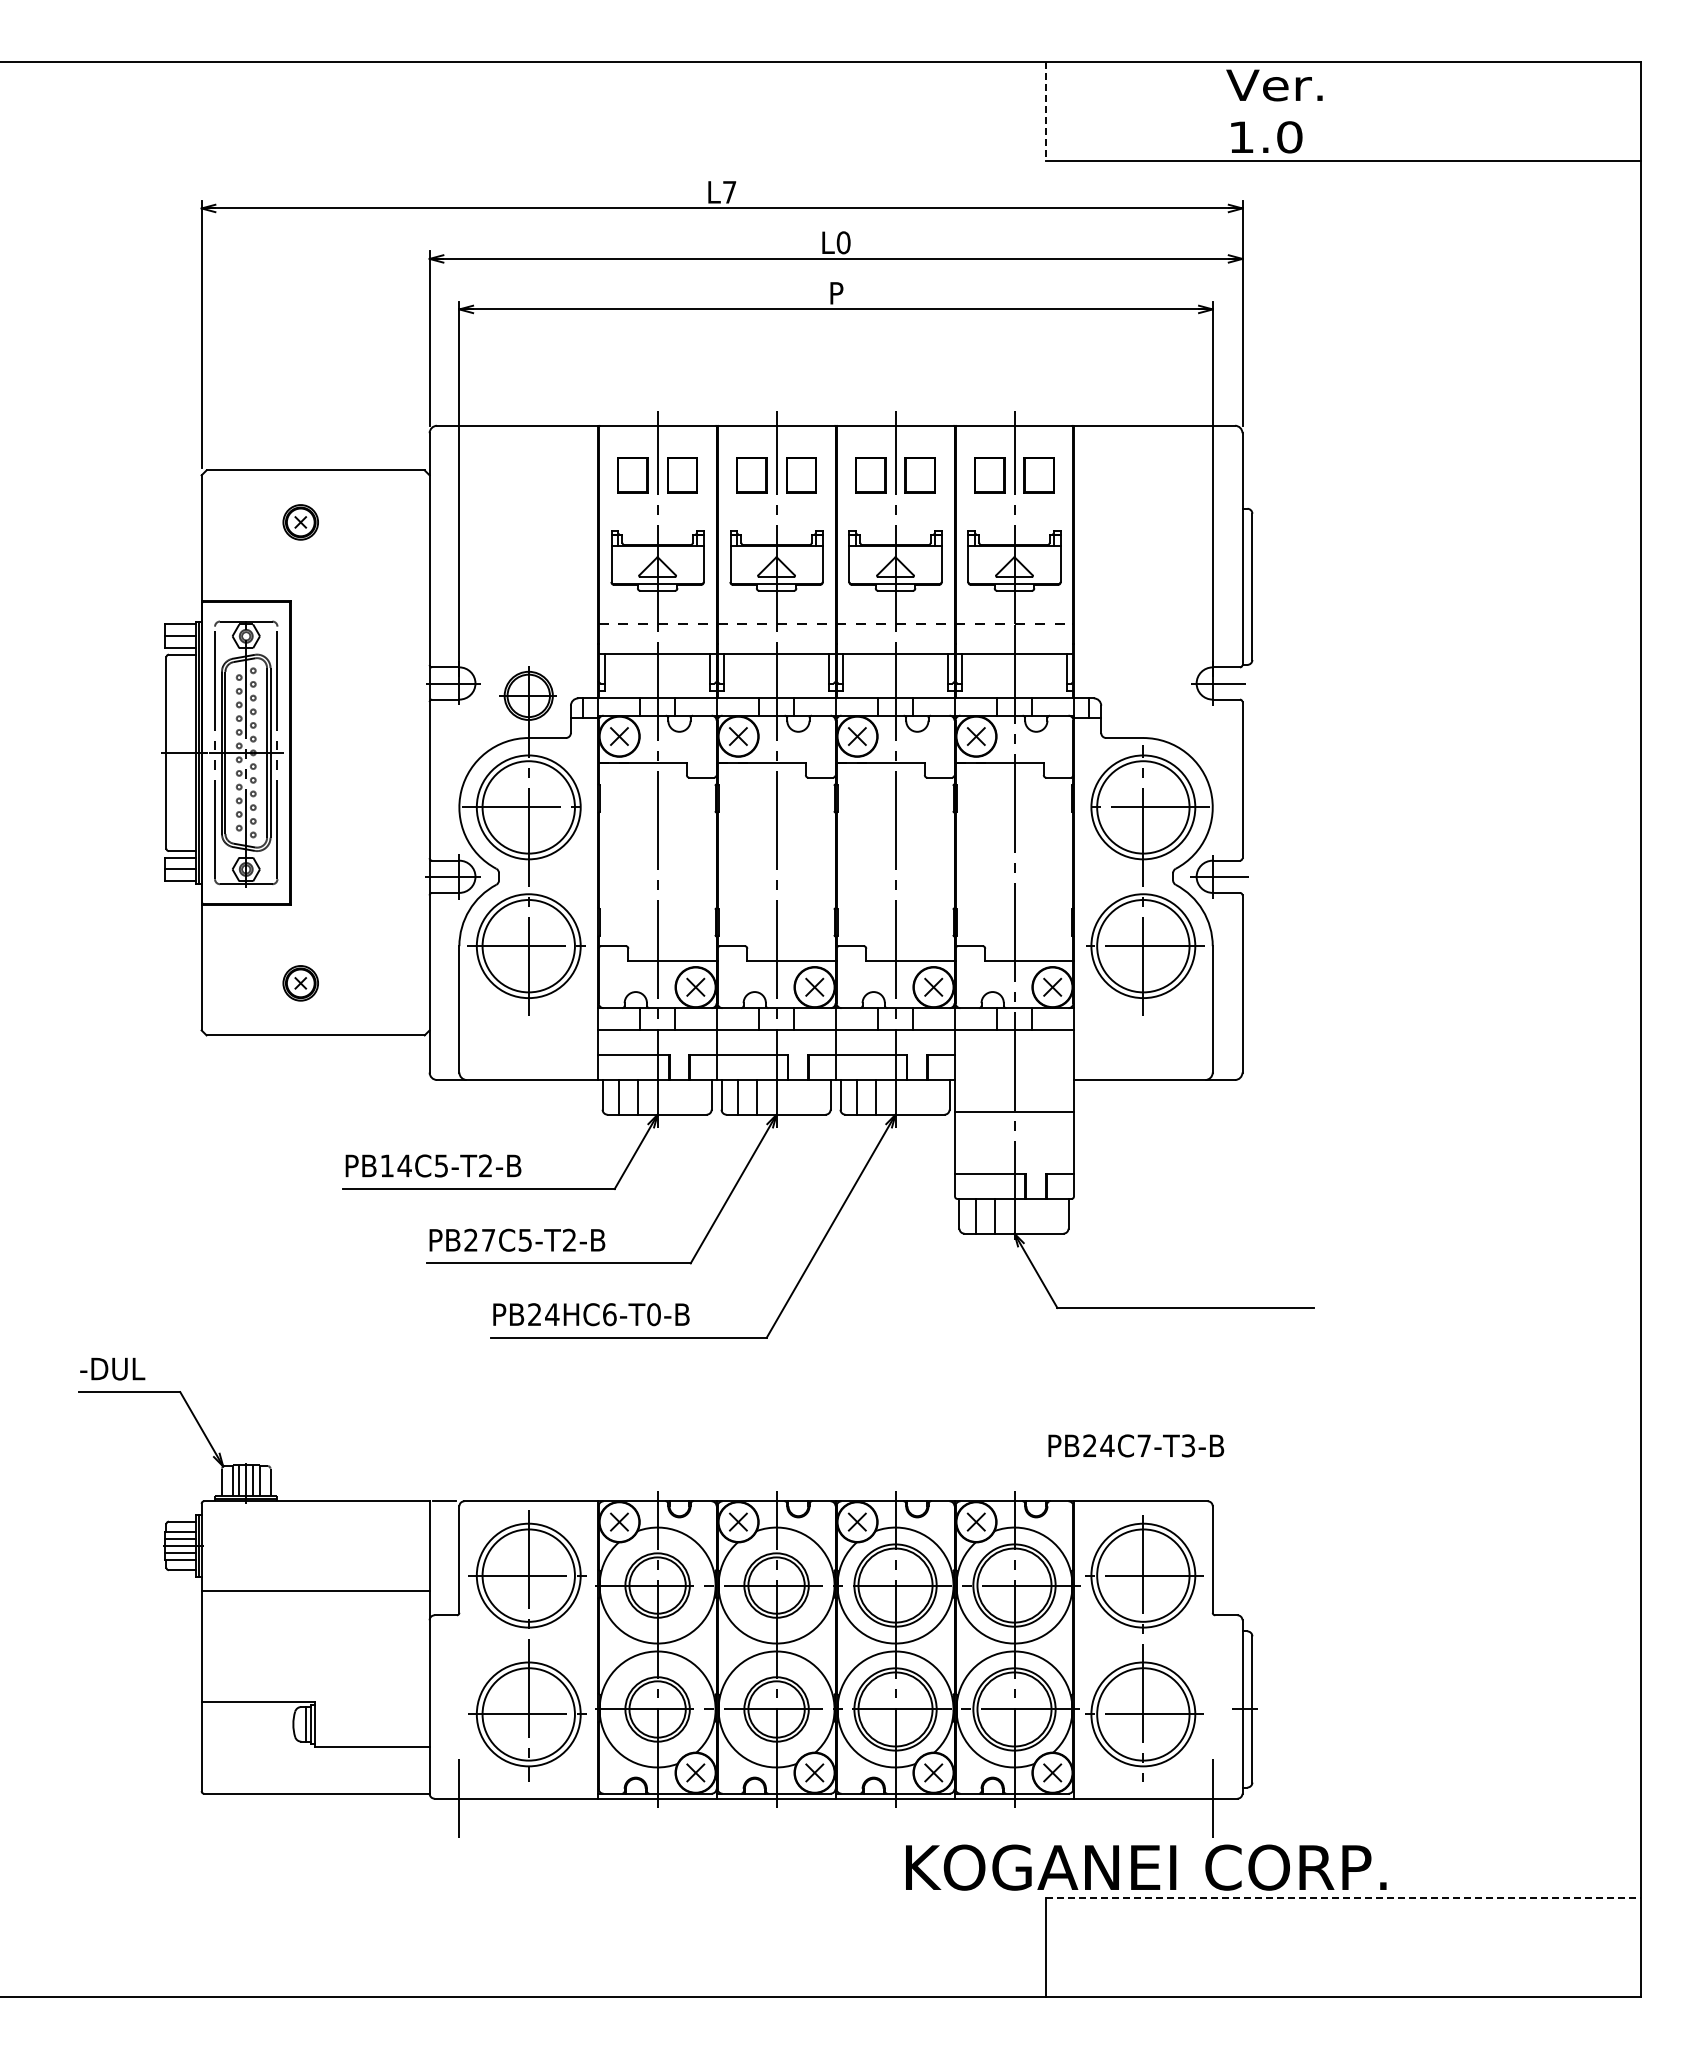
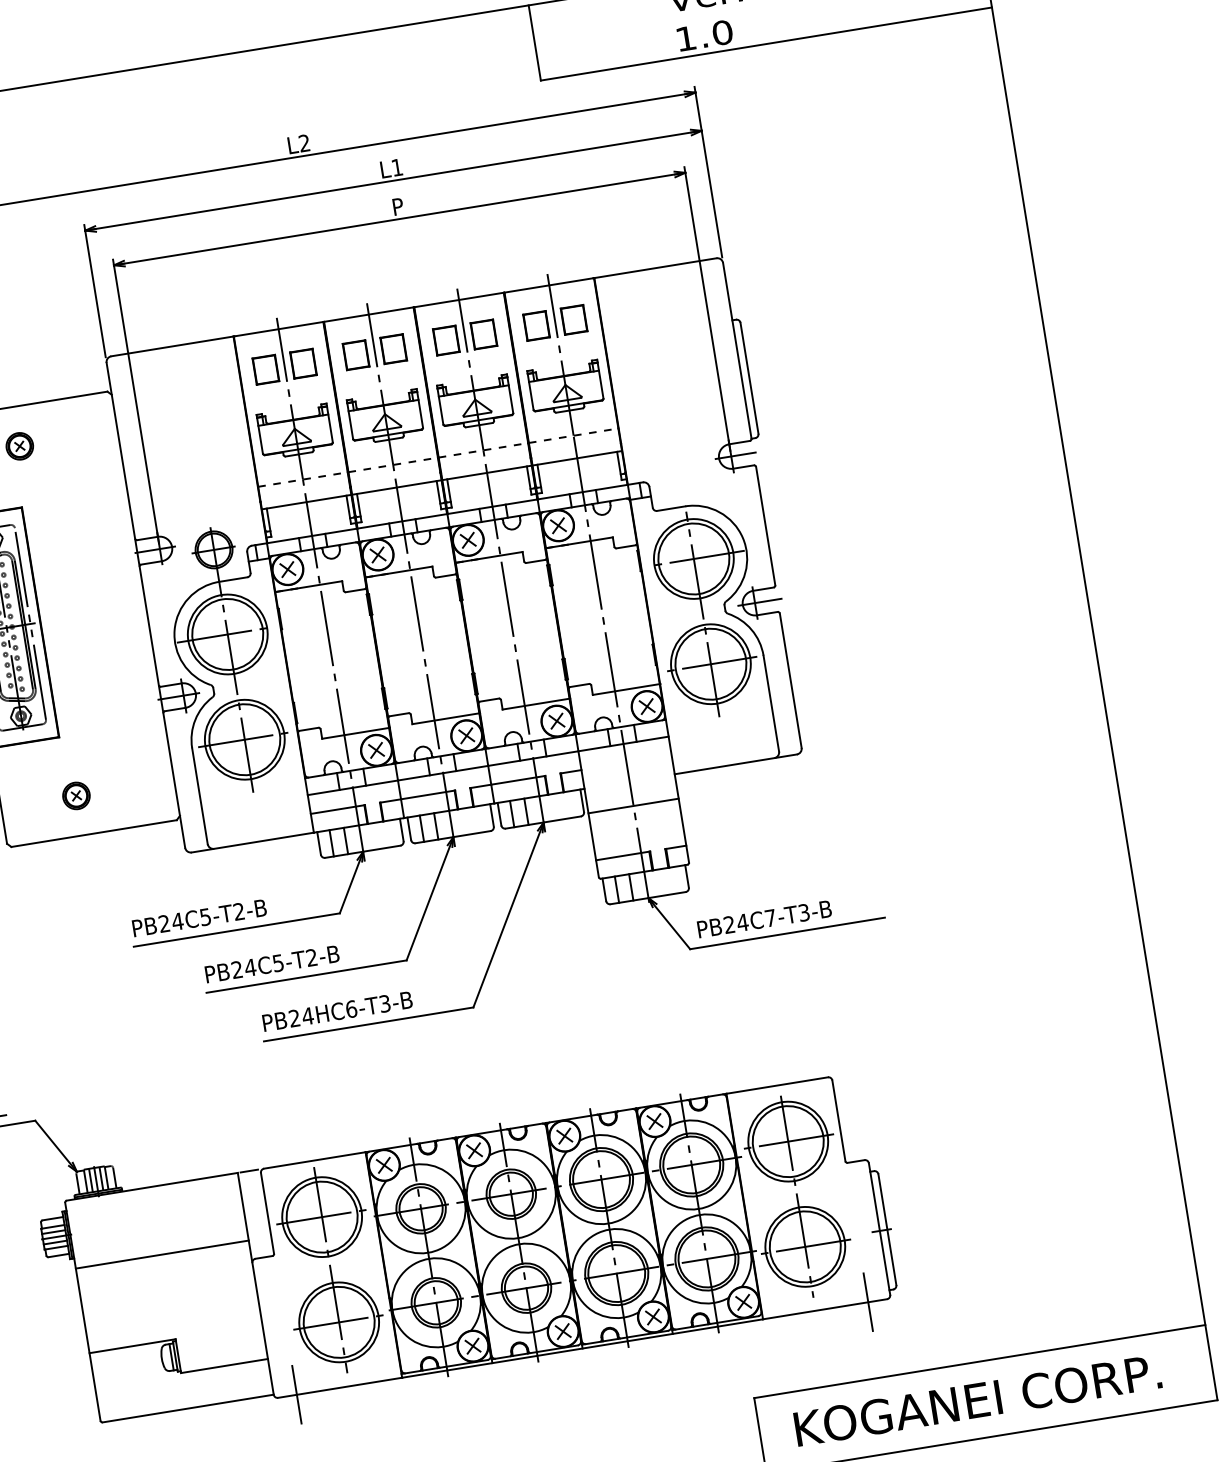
line: (1046, 111) -> (534, 43), dashed -> solid
text: (729, 191) -> (304, 142), L7 -> L2
text: (843, 242) -> (397, 167), L0 -> L1
text: (386, 1165) -> (163, 923), PB14C5-T2-B -> PB24C5-T2-B
text: (488, 1240) -> (250, 967), PB27C5-T2-B -> PB24C5-T2-B
text: (653, 1314) -> (384, 1003), PB24HC6-T0-B -> PB24HC6-T3-B
text: (1136, 1445) -> (764, 918), moved
text: (1146, 1867) -> (978, 1400), moved
line: (1344, 1898) -> (980, 1361), dashed -> solid

